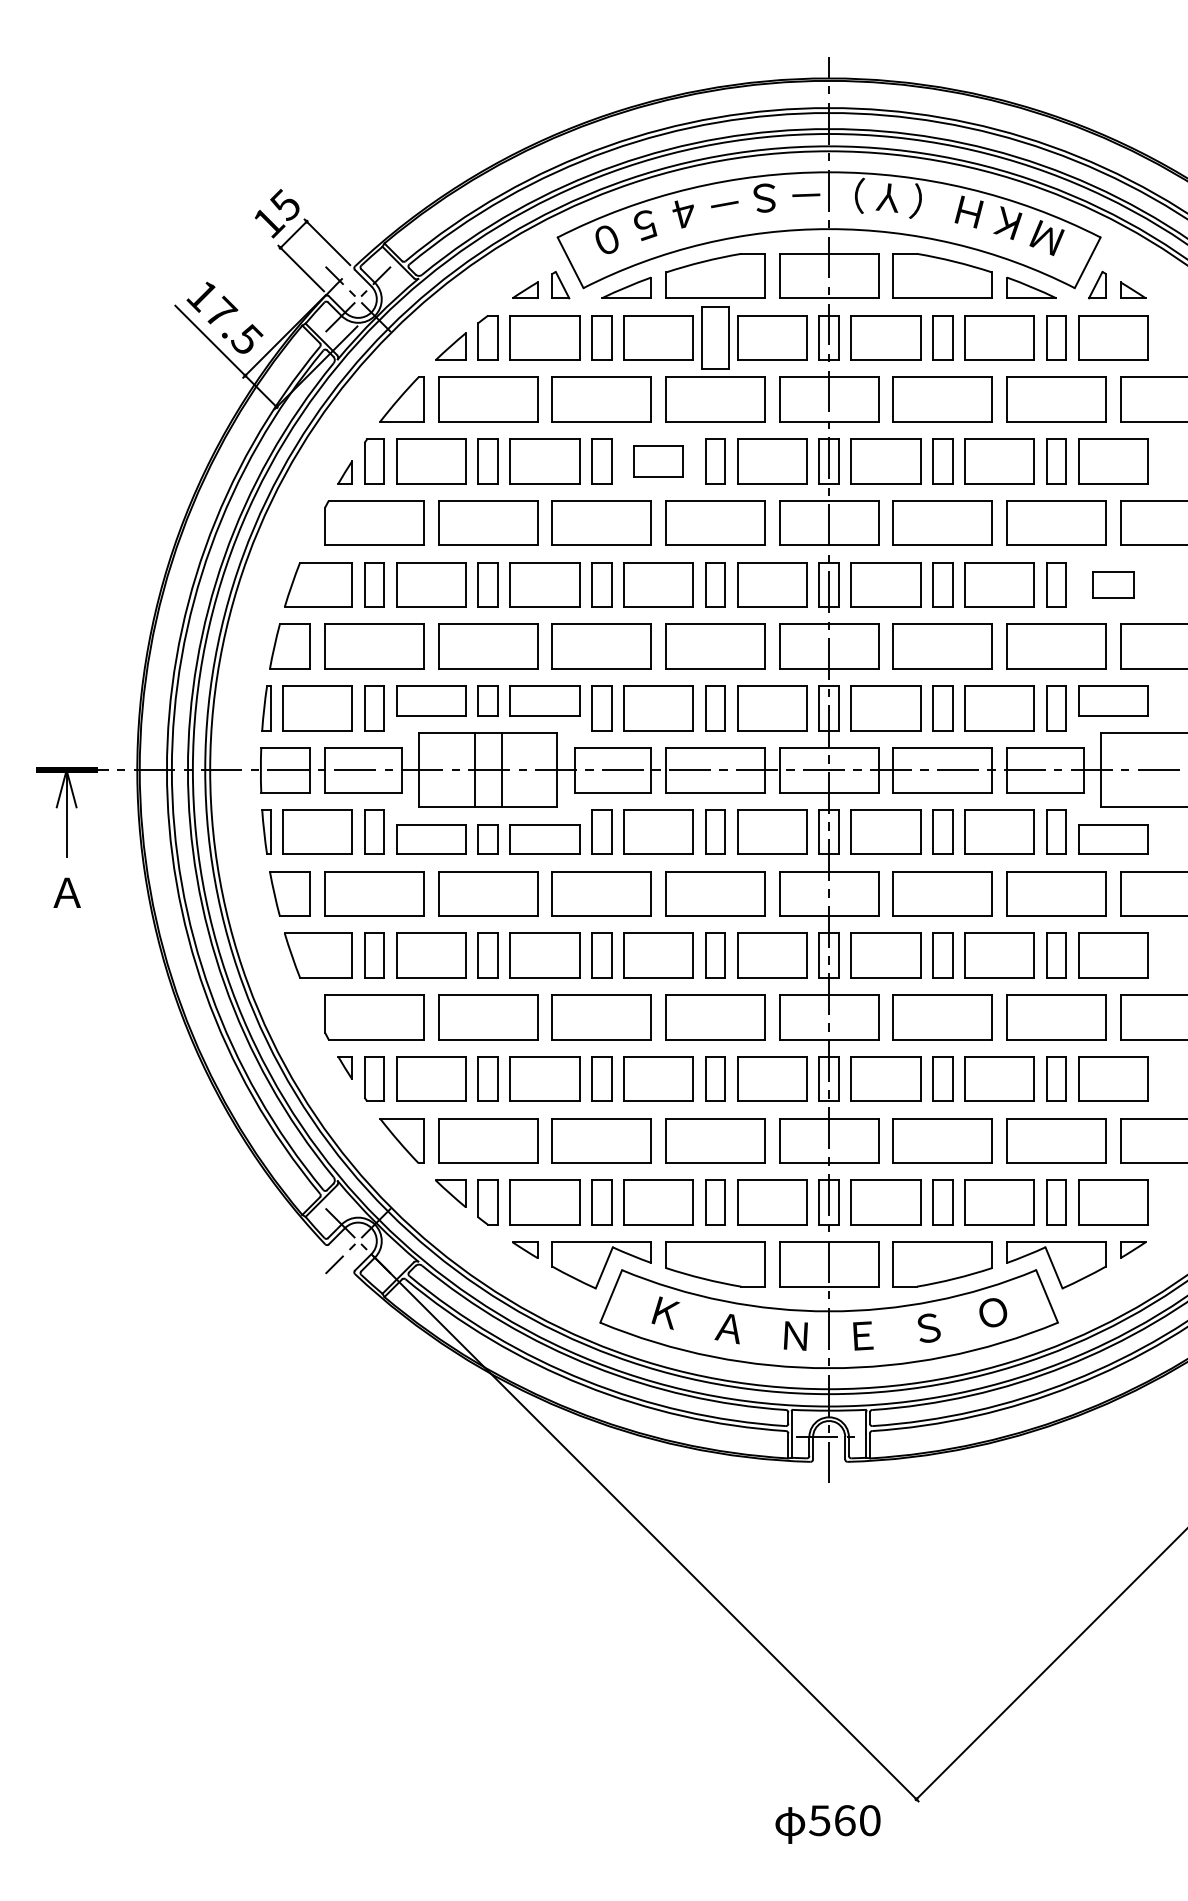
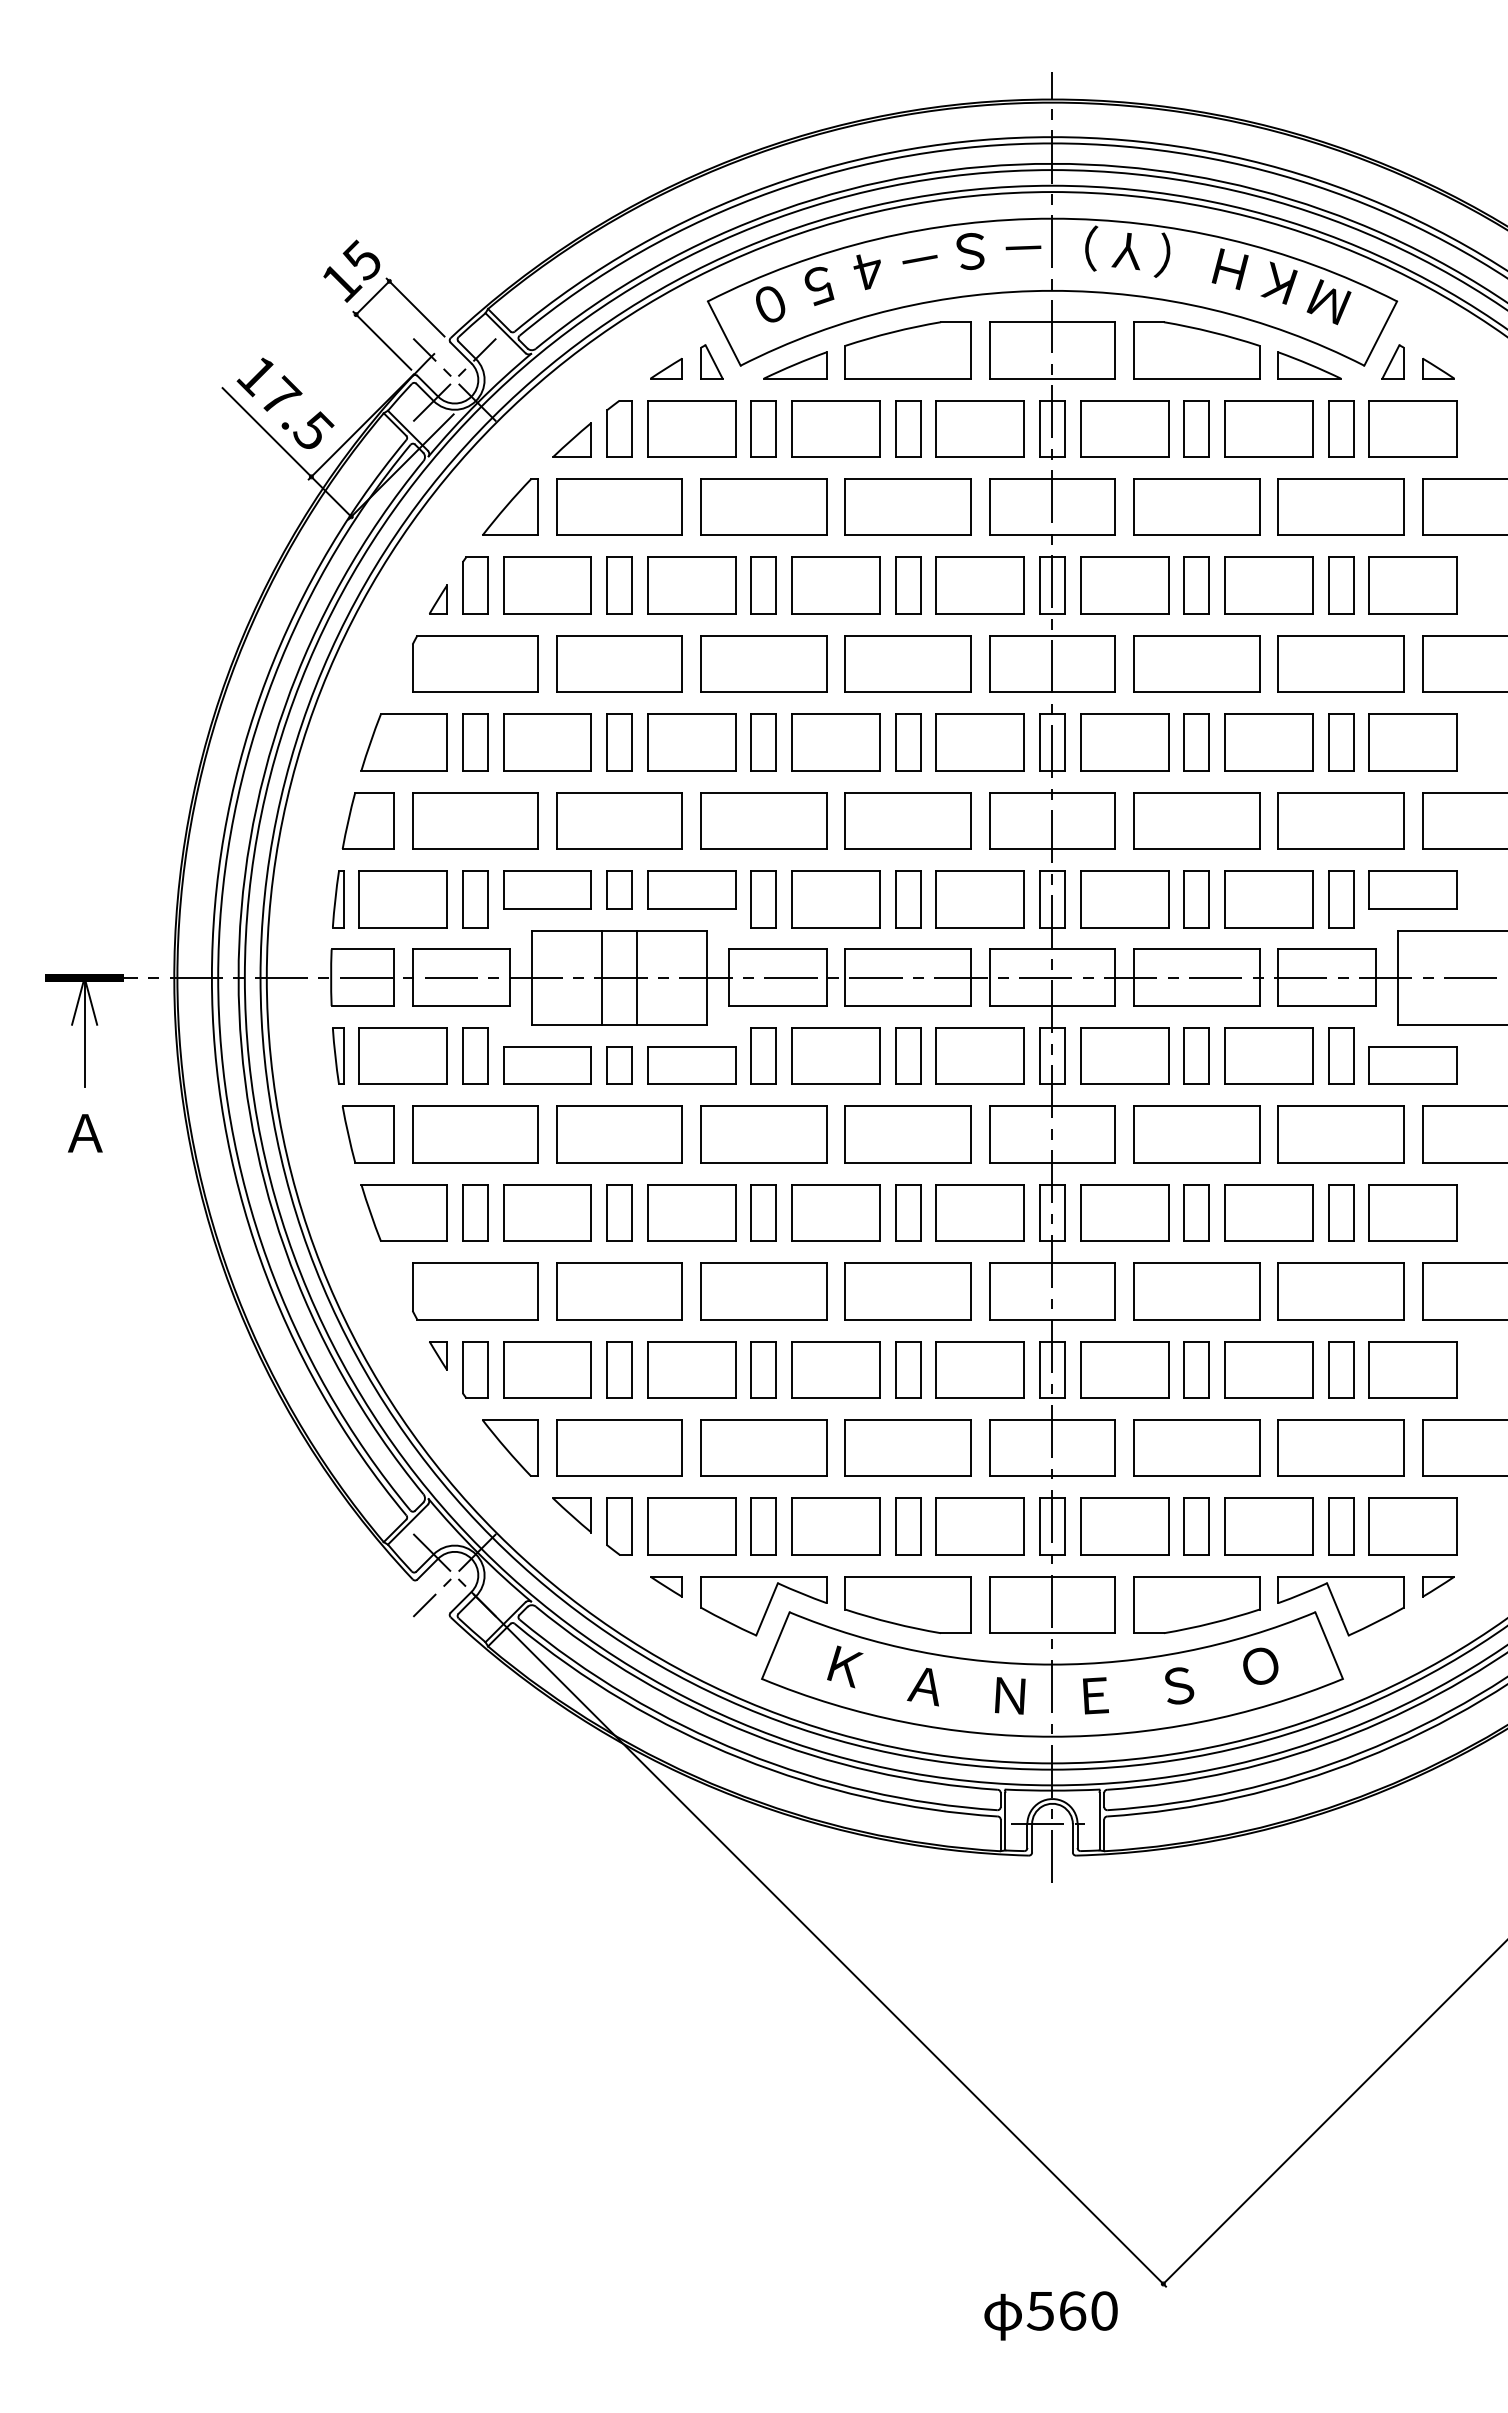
part: (715, 337) -> (908, 428), size x0.71
part: (658, 461) -> (835, 585), size x1.43
part: (1112, 584) -> (1412, 742), size x1.67

